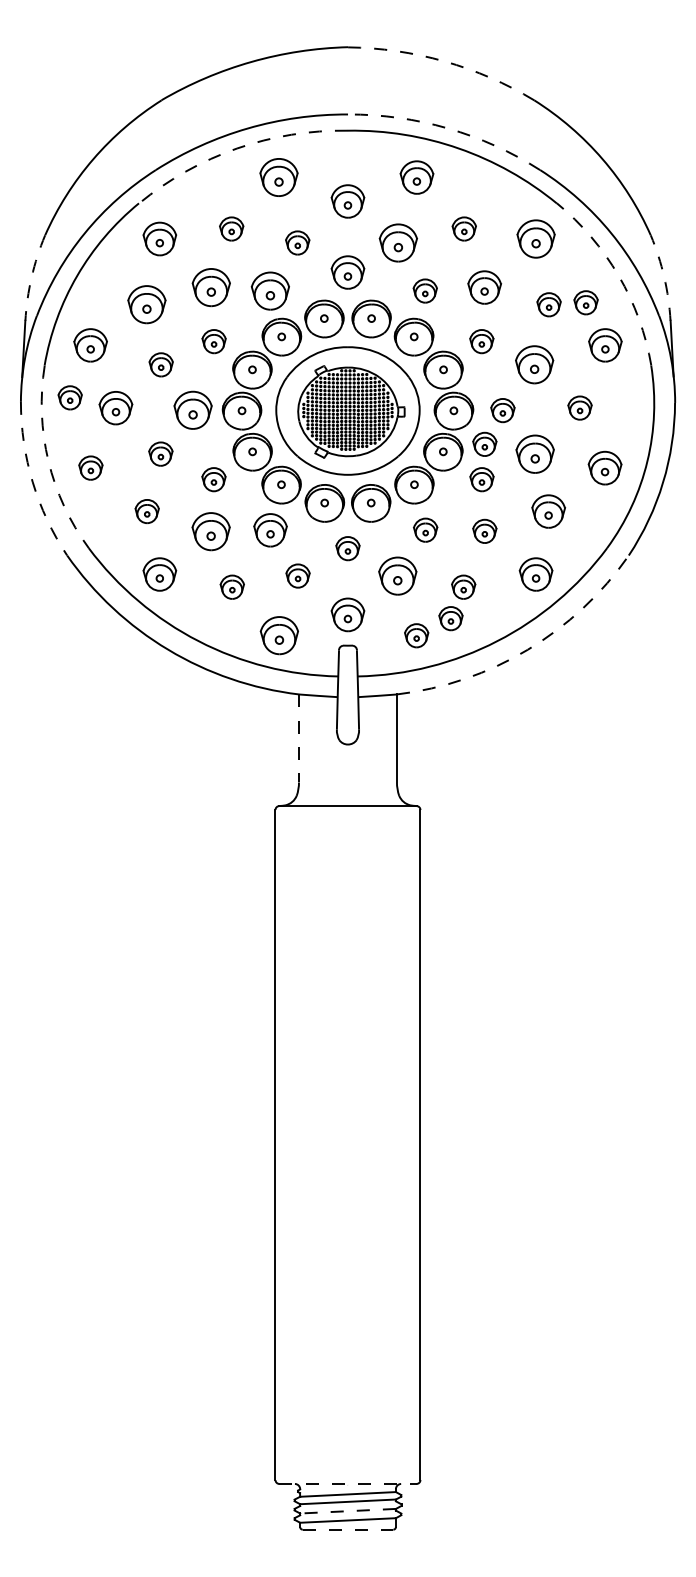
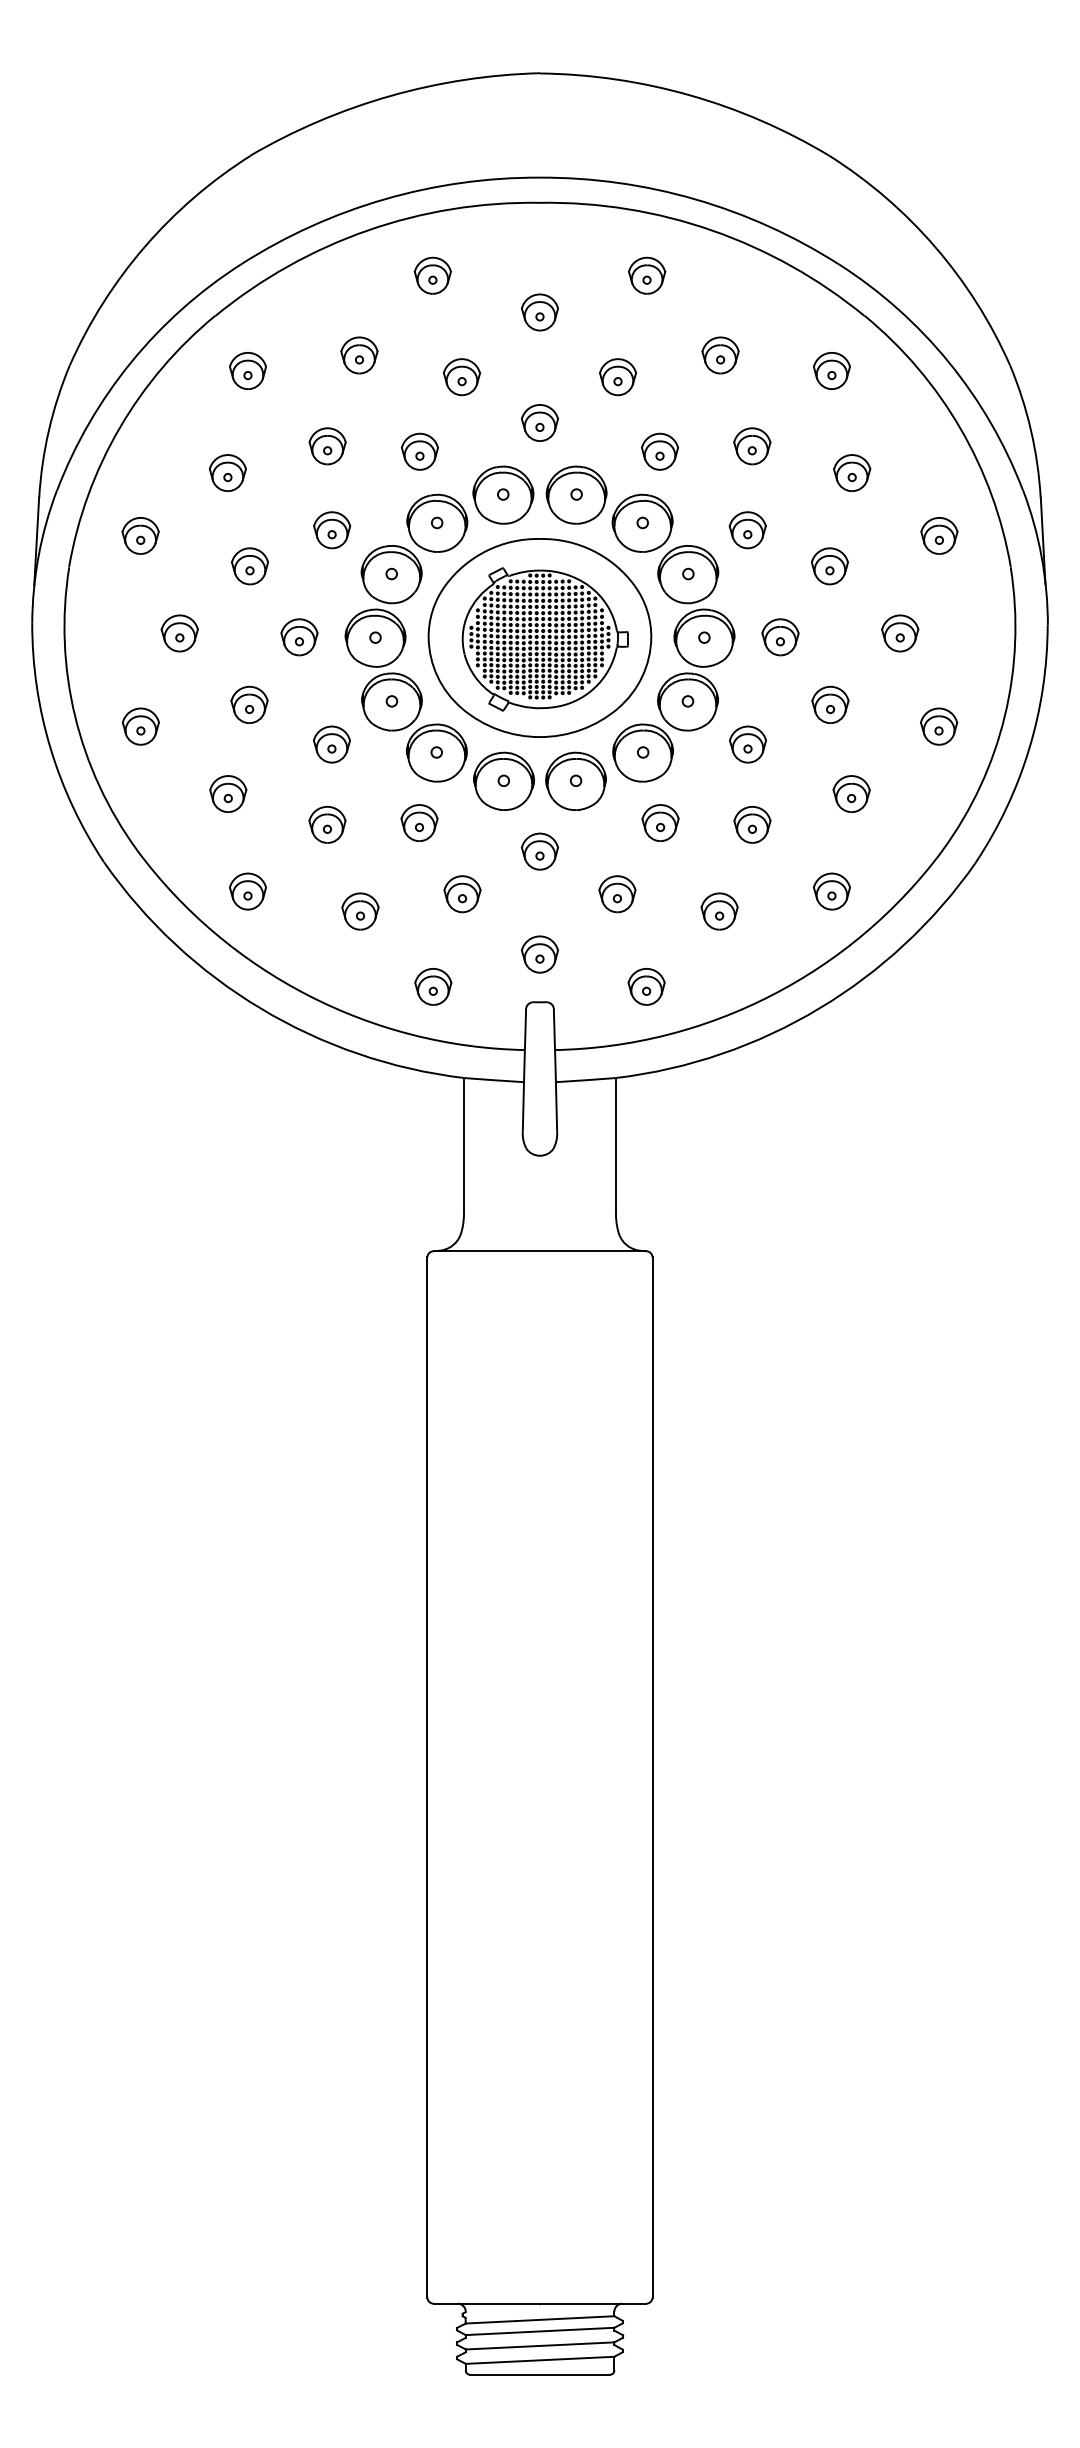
arc: (444, 61) -> (689, 95), dashed -> solid
arc: (448, 128) -> (696, 199), dashed -> solid
arc: (237, 148) -> (368, 230), dashed -> solid
part: (278, 177) -> (432, 275), size x0.62
part: (416, 177) -> (646, 275), size x0.71
part: (347, 200) -> (539, 311), size x0.71
part: (159, 238) -> (247, 370), size x0.71
part: (535, 238) -> (831, 370), size x0.62
part: (397, 242) -> (616, 376), size x0.62
part: (347, 272) -> (539, 422), size x0.71
arc: (618, 275) -> (959, 427), dashed -> solid
arc: (31, 277) -> (48, 430), dashed -> solid
arc: (664, 277) -> (1031, 430), dashed -> solid
part: (210, 287) -> (326, 446), size x0.62
part: (484, 287) -> (751, 446), size x0.71
part: (270, 290) -> (419, 450), size x0.62
part: (585, 302) -> (908, 469), removed
part: (146, 304) -> (227, 472), size x0.62
part: (90, 344) -> (140, 534), size x0.71
part: (604, 344) -> (938, 534), size x0.71
part: (534, 364) -> (829, 565), size x0.62
part: (69, 397) -> (107, 617), removed
part: (115, 407) -> (179, 632), size x0.71
part: (192, 410) -> (298, 637), size x0.62
part: (484, 443) -> (751, 688), removed
part: (534, 453) -> (829, 703), size x0.62
arc: (48, 461) -> (75, 716), dashed -> solid
part: (604, 467) -> (938, 725), size x0.71
arc: (32, 482) -> (50, 748), dashed -> solid
part: (548, 511) -> (851, 793), size x0.71
part: (269, 529) -> (418, 821), size x0.71
part: (210, 530) -> (326, 823), size x0.62
part: (159, 573) -> (247, 890), size x0.71
part: (535, 573) -> (831, 890), size x0.71
part: (397, 575) -> (616, 893), size x0.62
part: (347, 614) -> (539, 953), size x0.71
part: (450, 618) -> (699, 960), removed
part: (278, 635) -> (432, 986), size x0.62
arc: (527, 649) -> (818, 1008), dashed -> solid
line: (299, 738) -> (464, 1146), dashed -> solid
line: (347, 1483) -> (539, 2302), dashed -> solid
line: (348, 1511) -> (540, 2346), dashed -> solid
line: (348, 1529) -> (540, 2374), dashed -> solid

